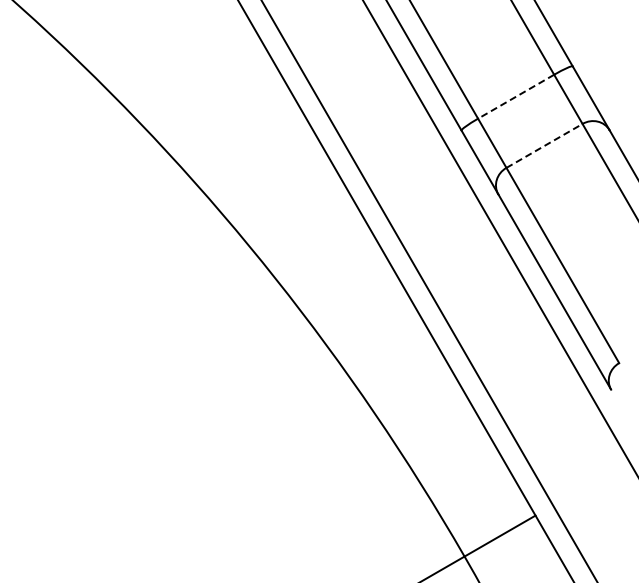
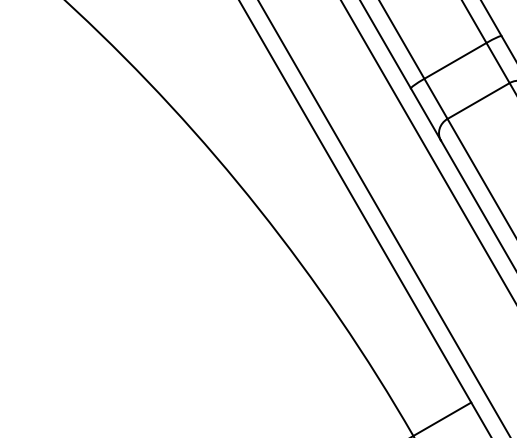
line: (516, 96) -> (455, 60), dashed -> solid
line: (544, 145) -> (478, 100), dashed -> solid

